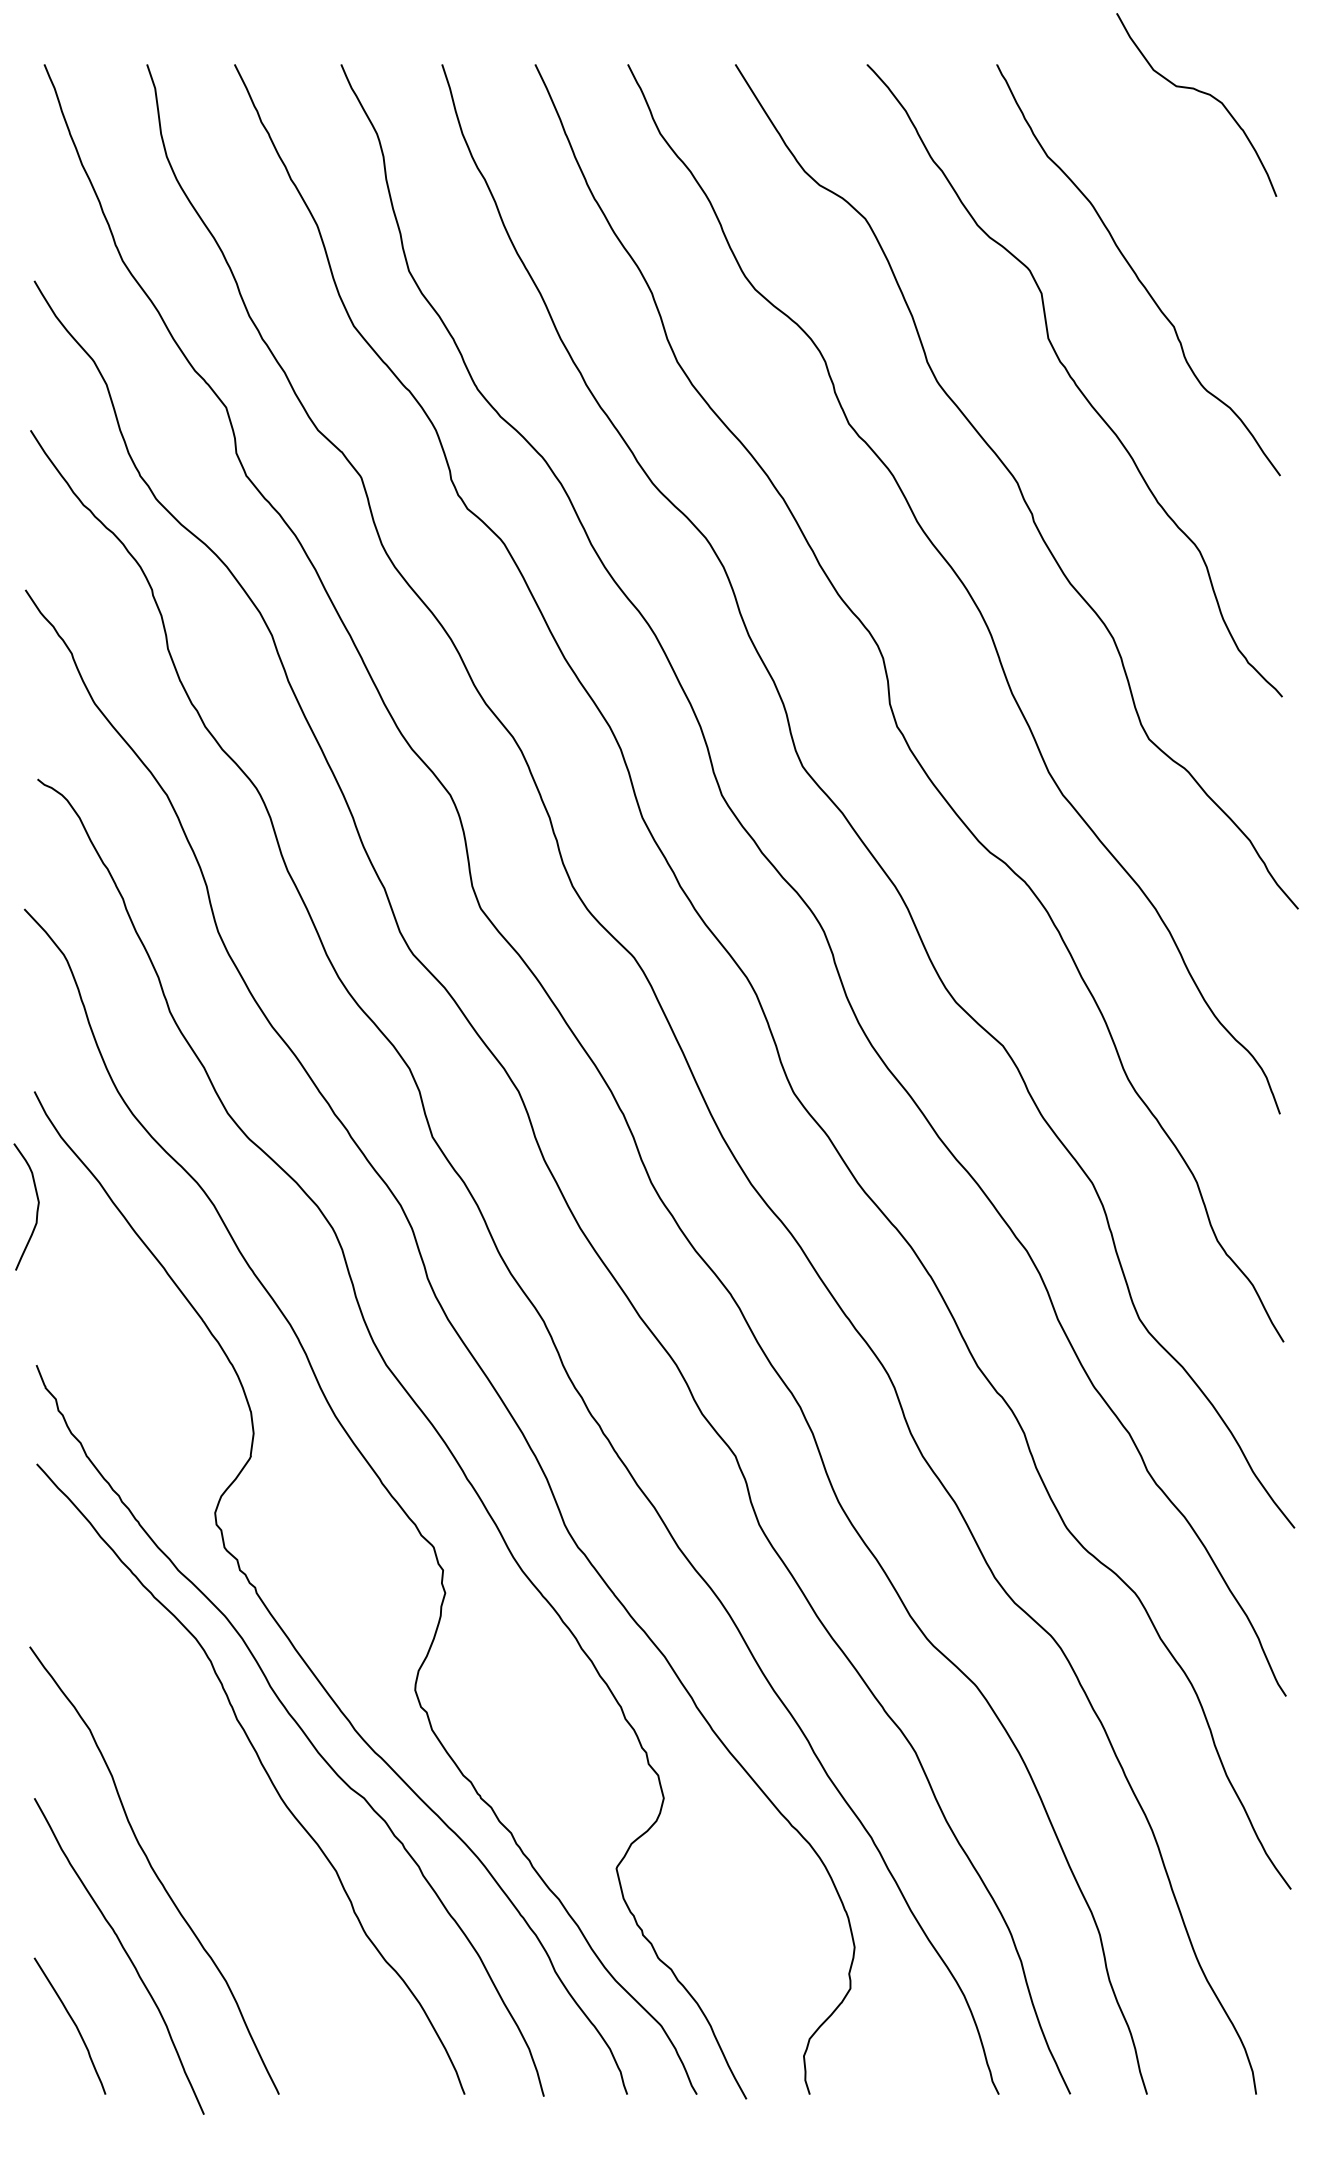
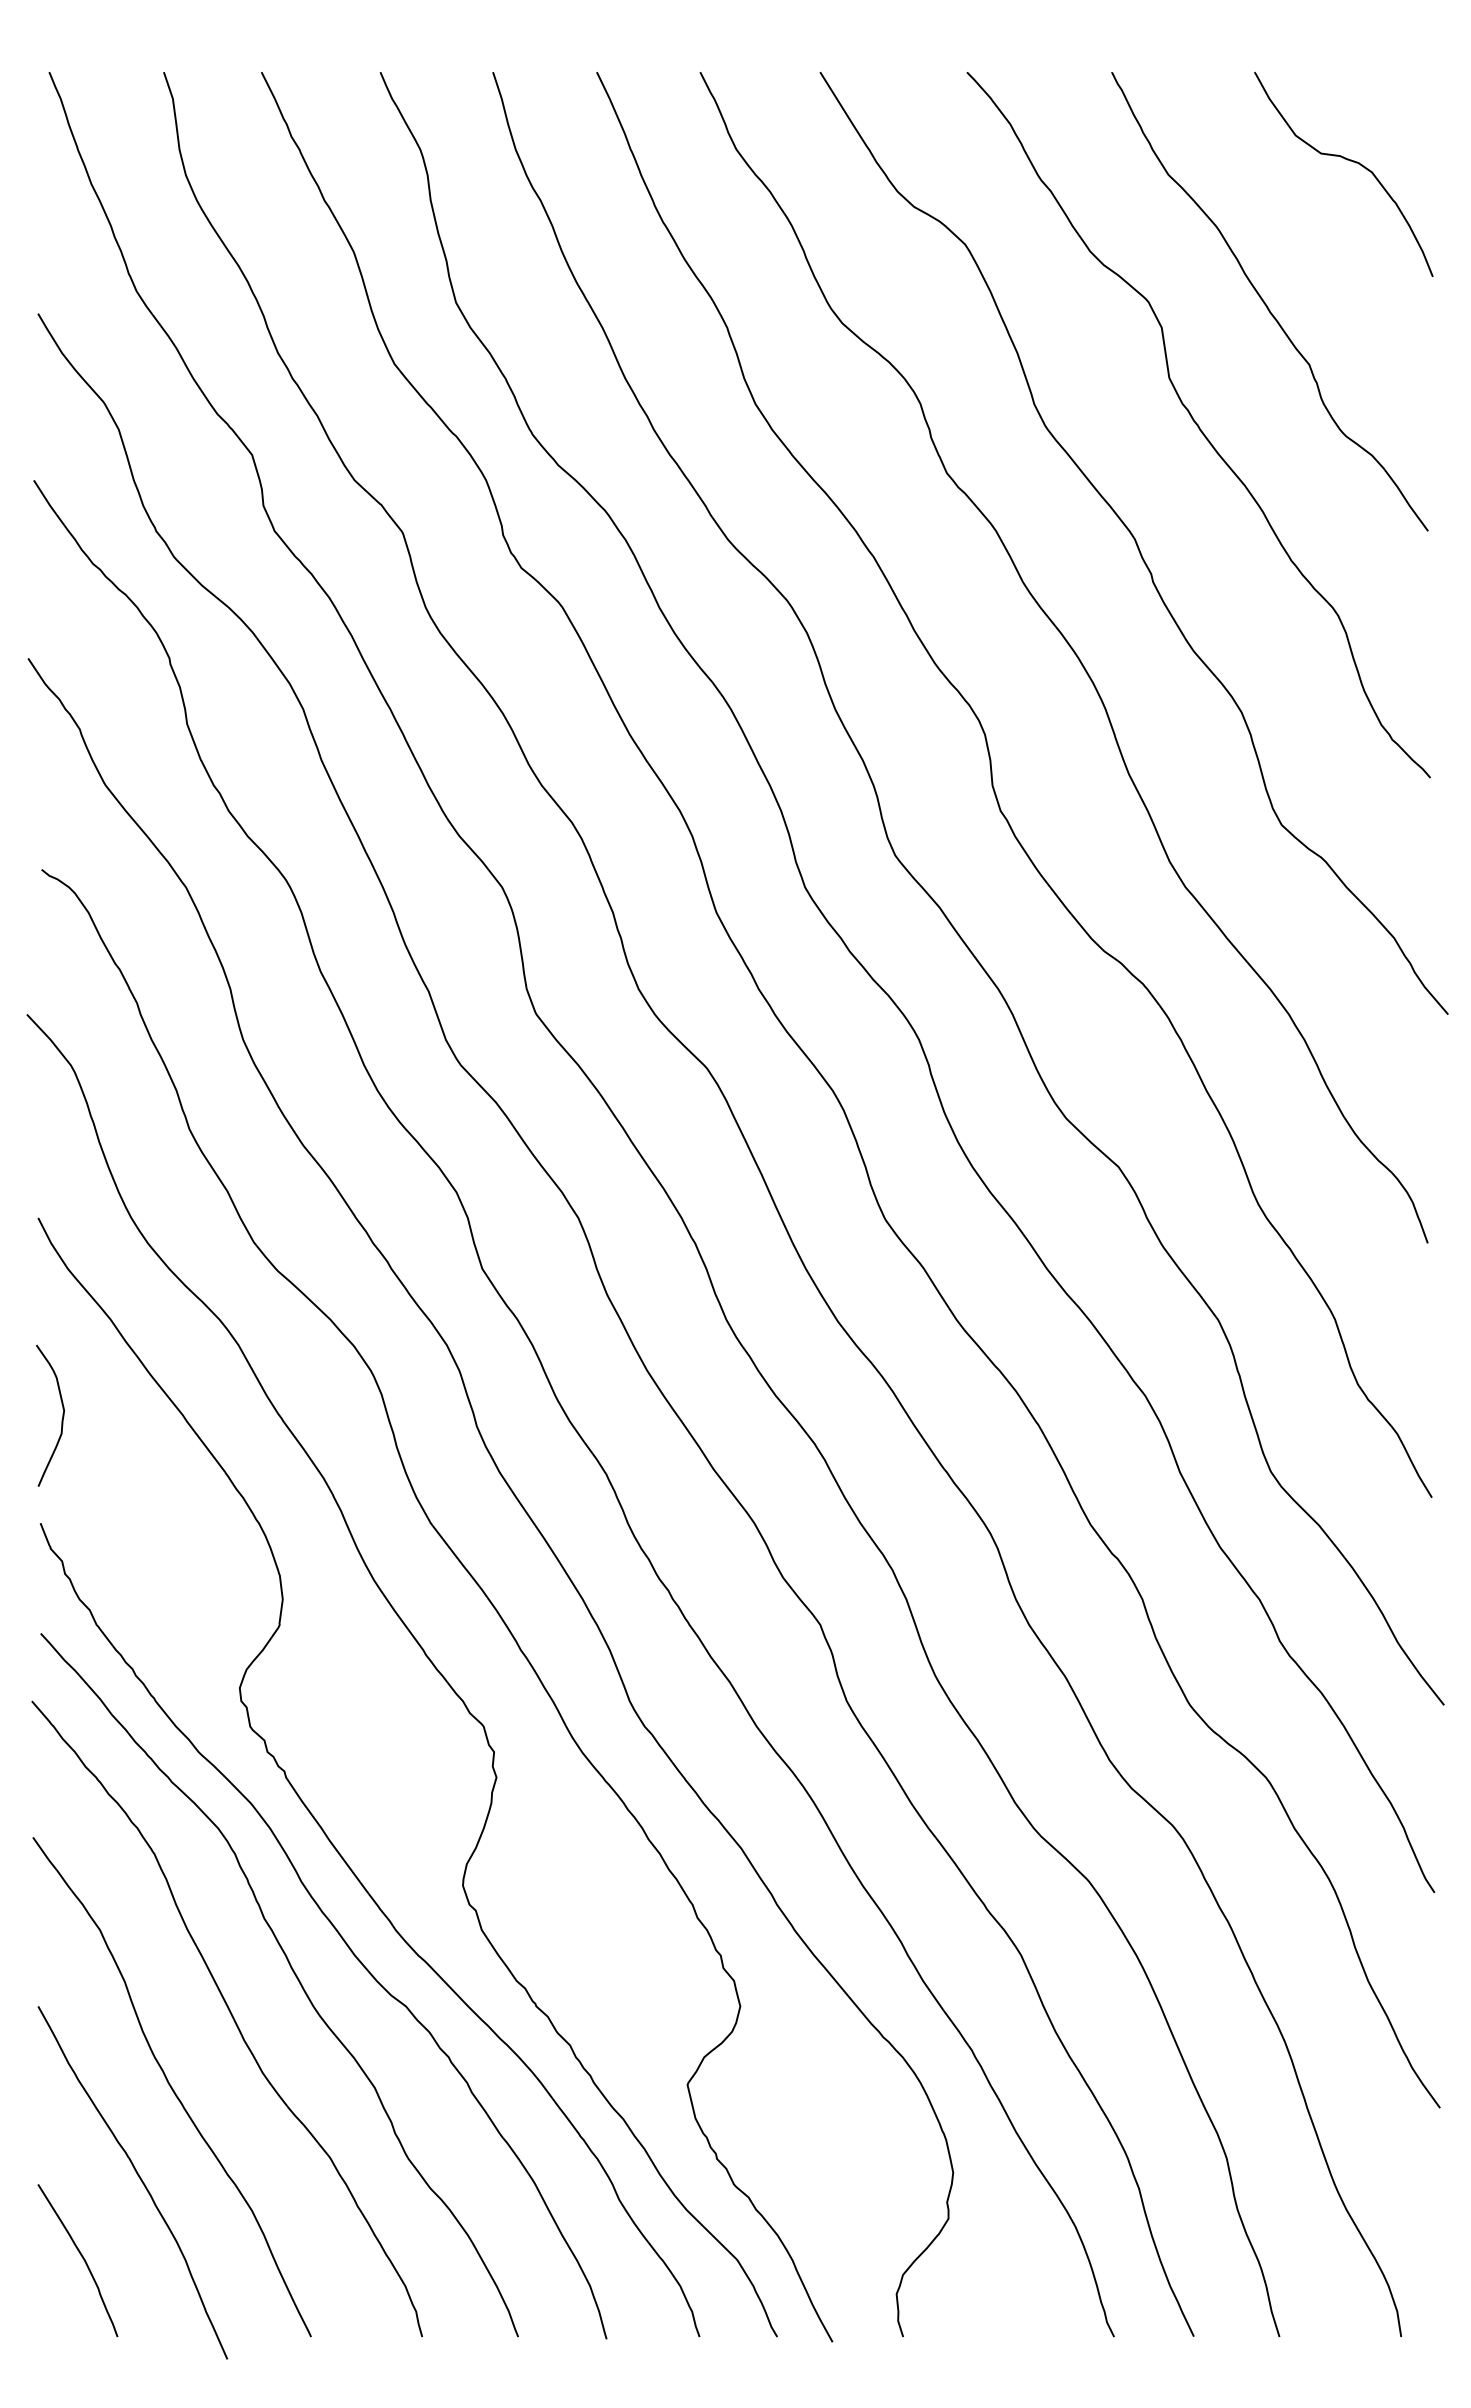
curve: (1200, 92) -> (1347, 160), moved
curve: (36, 1210) -> (61, 1419), moved
curve: (207, 1807) -> (231, 2016), added

